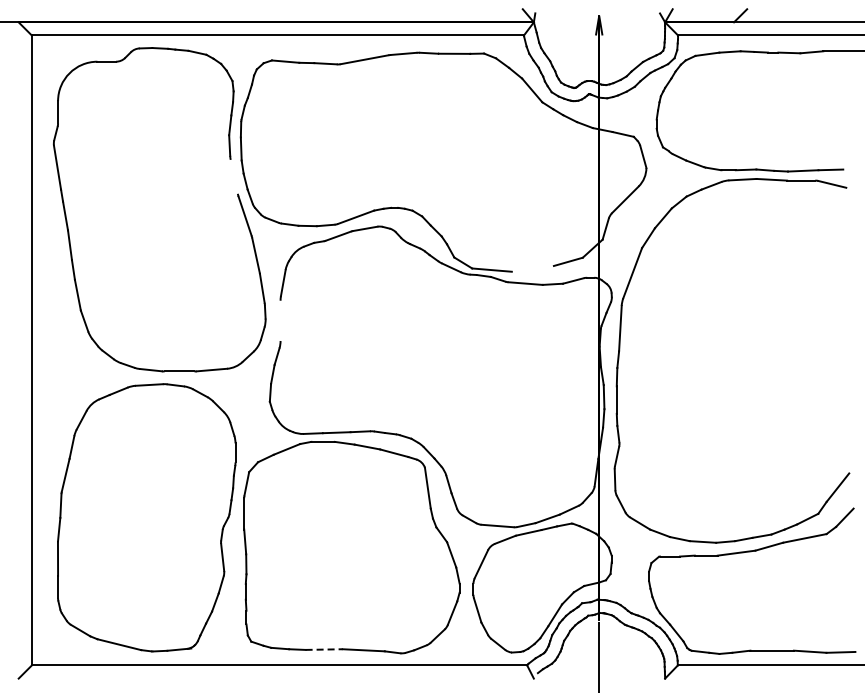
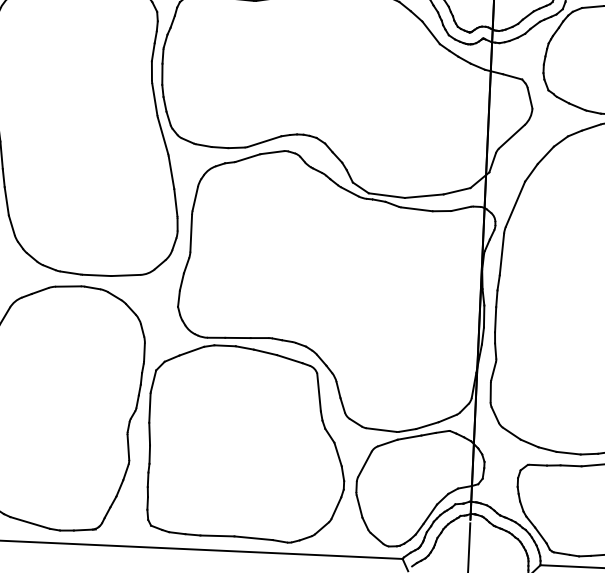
line: (233, 176) -> (154, 99), added
line: (532, 268) -> (423, 195), added
line: (280, 320) -> (191, 232), added
line: (324, 649) -> (217, 535), dashed -> solid

